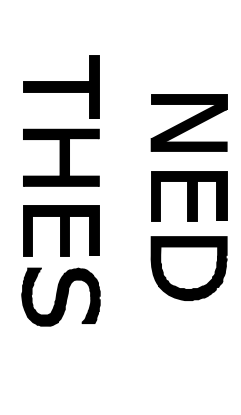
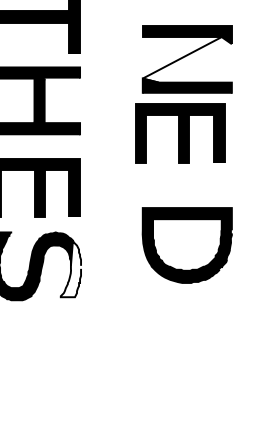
fill: (188, 123) -> (186, 60), removed
part: (189, 196) -> (180, 133), moved
part: (188, 268) -> (186, 245), moved
fill: (90, 299) -> (70, 269), removed

